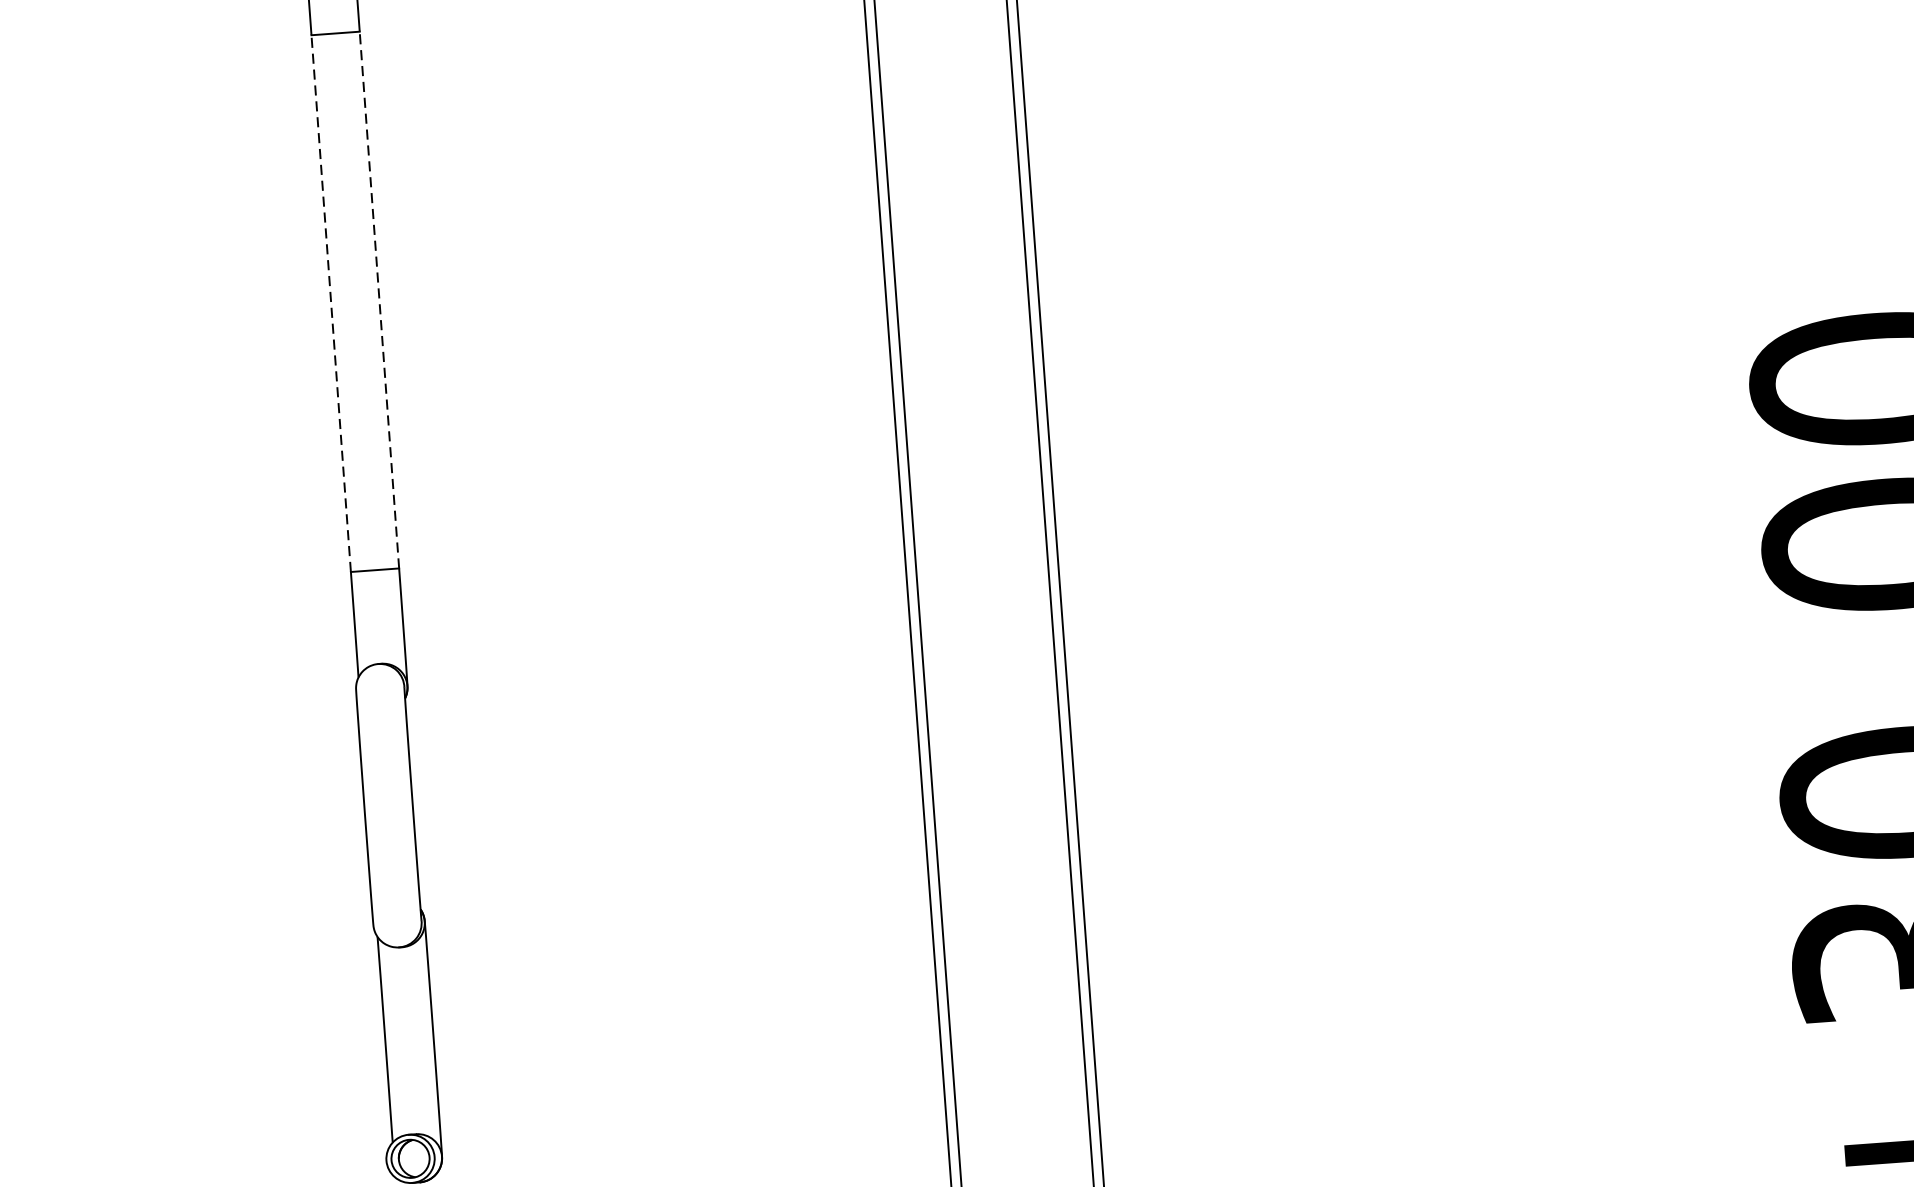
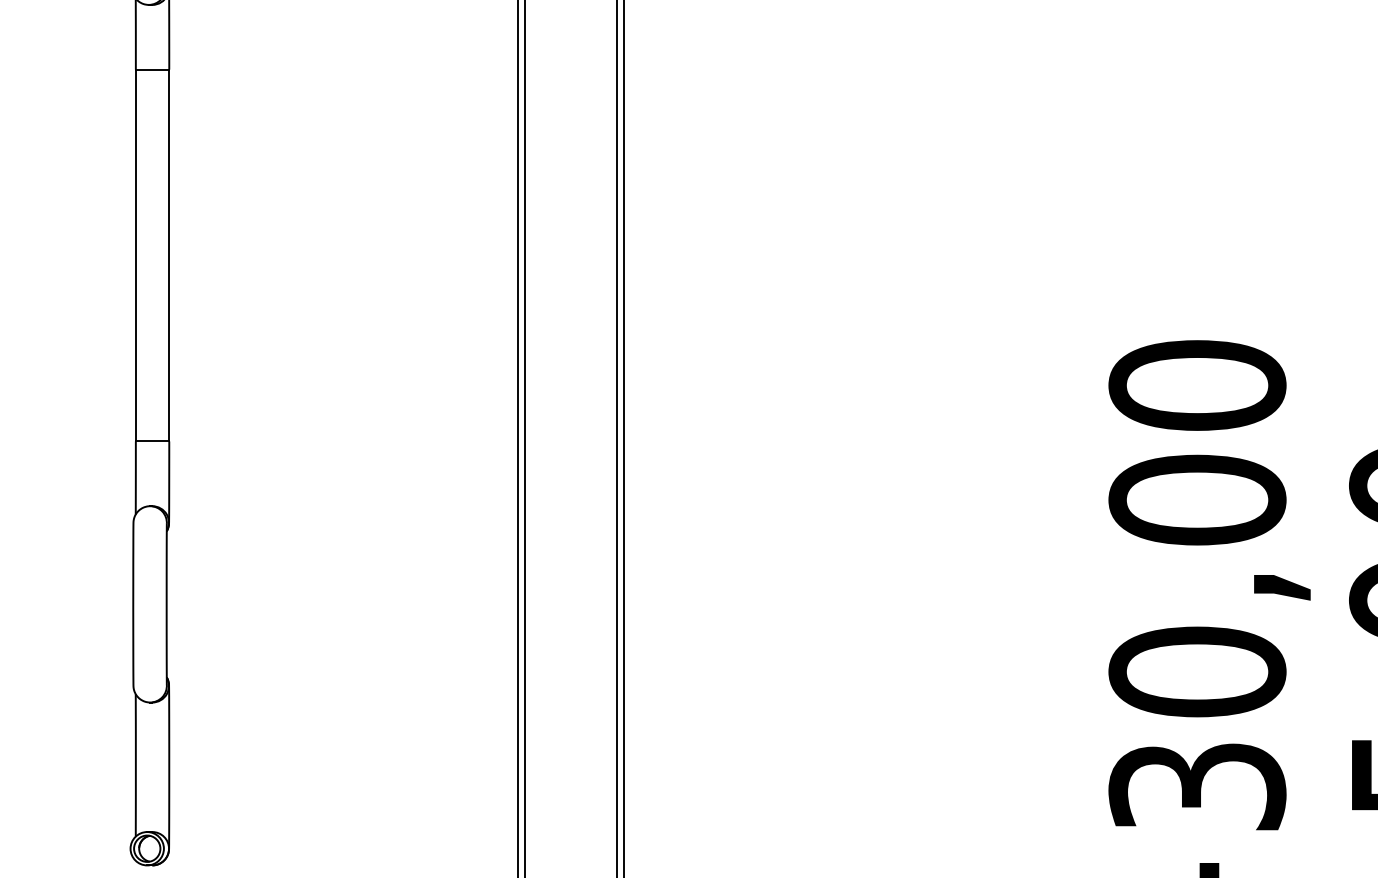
line: (379, 299) -> (169, 255), dashed -> solid
line: (330, 303) -> (135, 255), dashed -> solid

